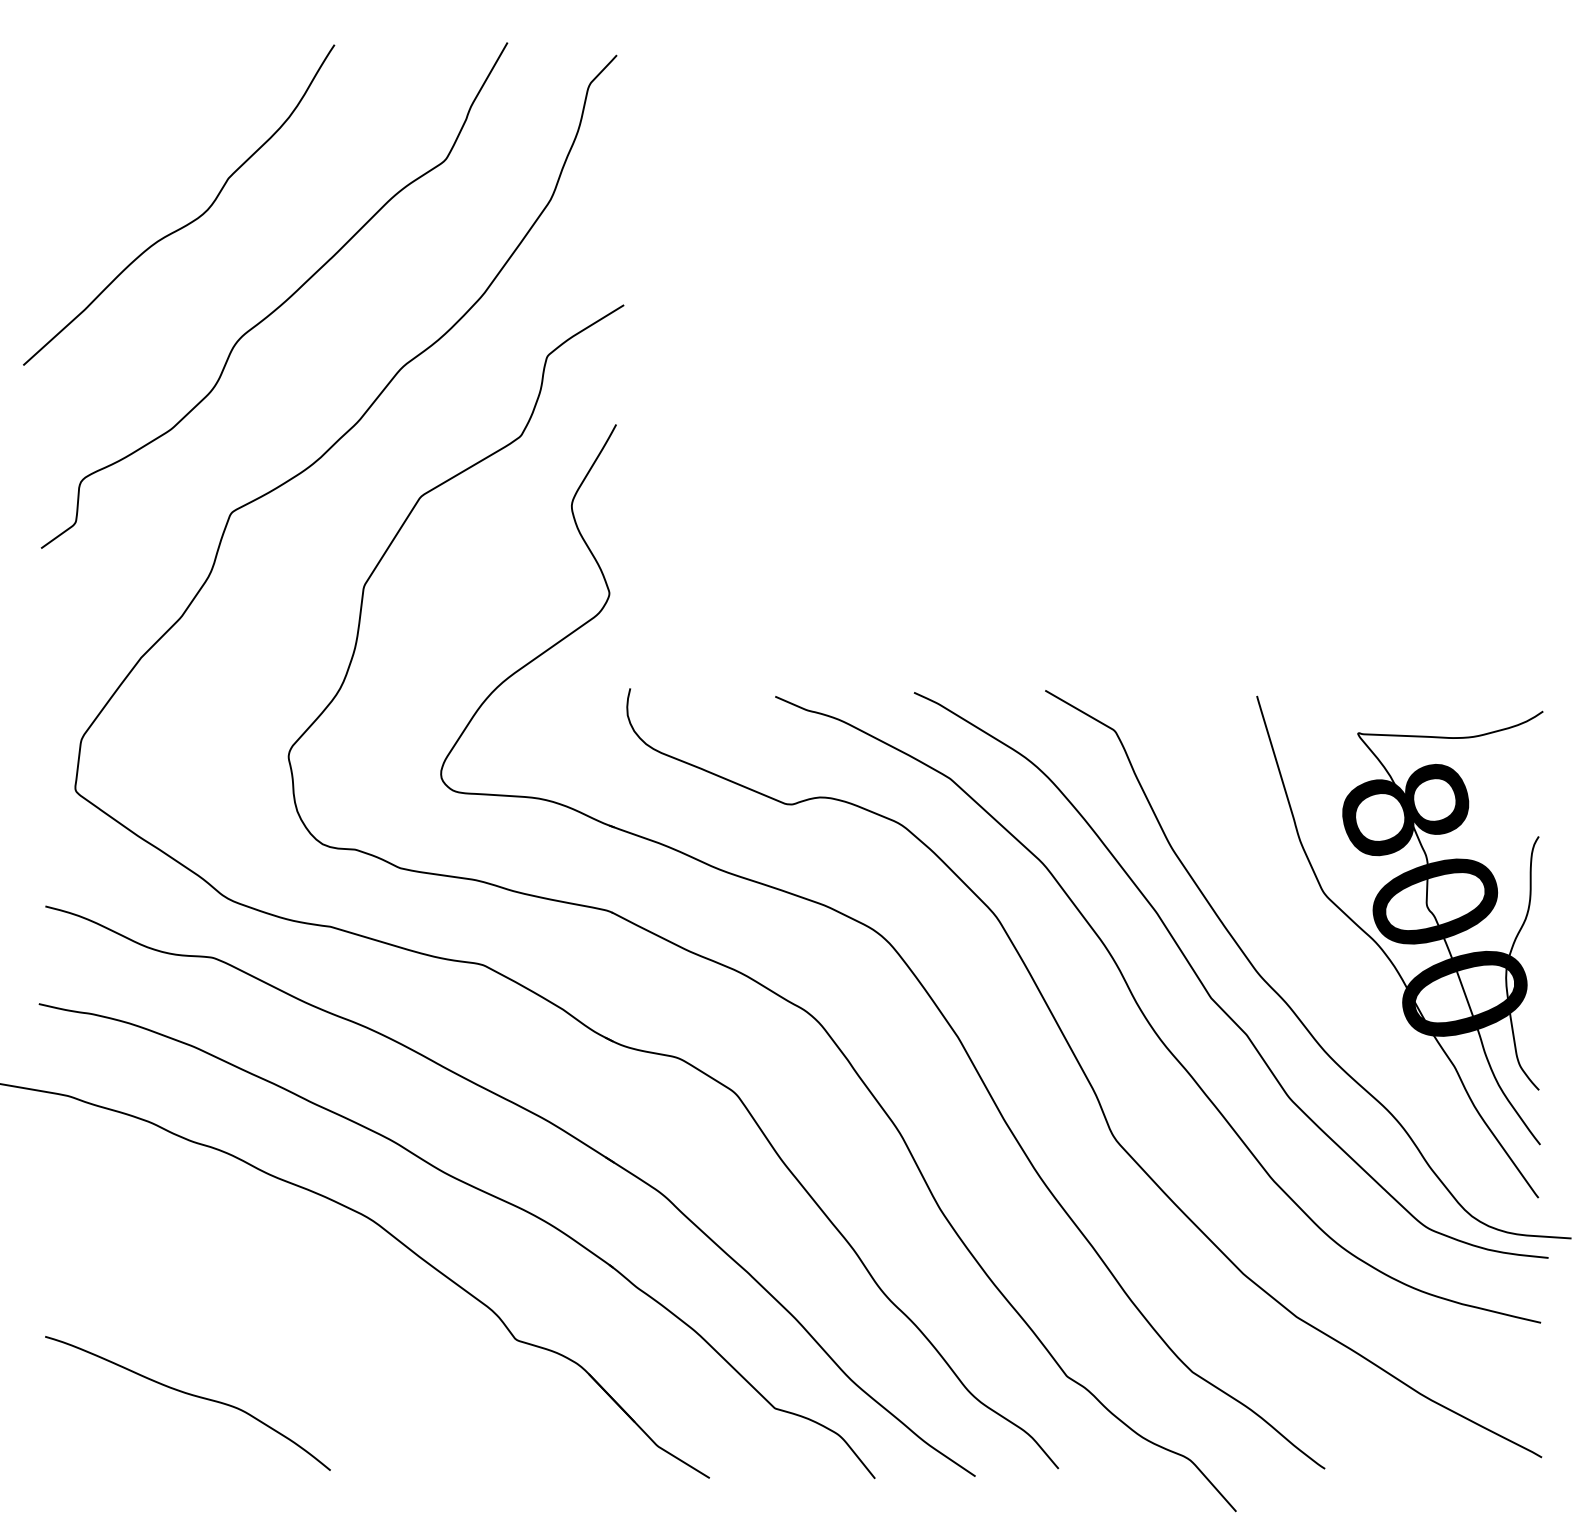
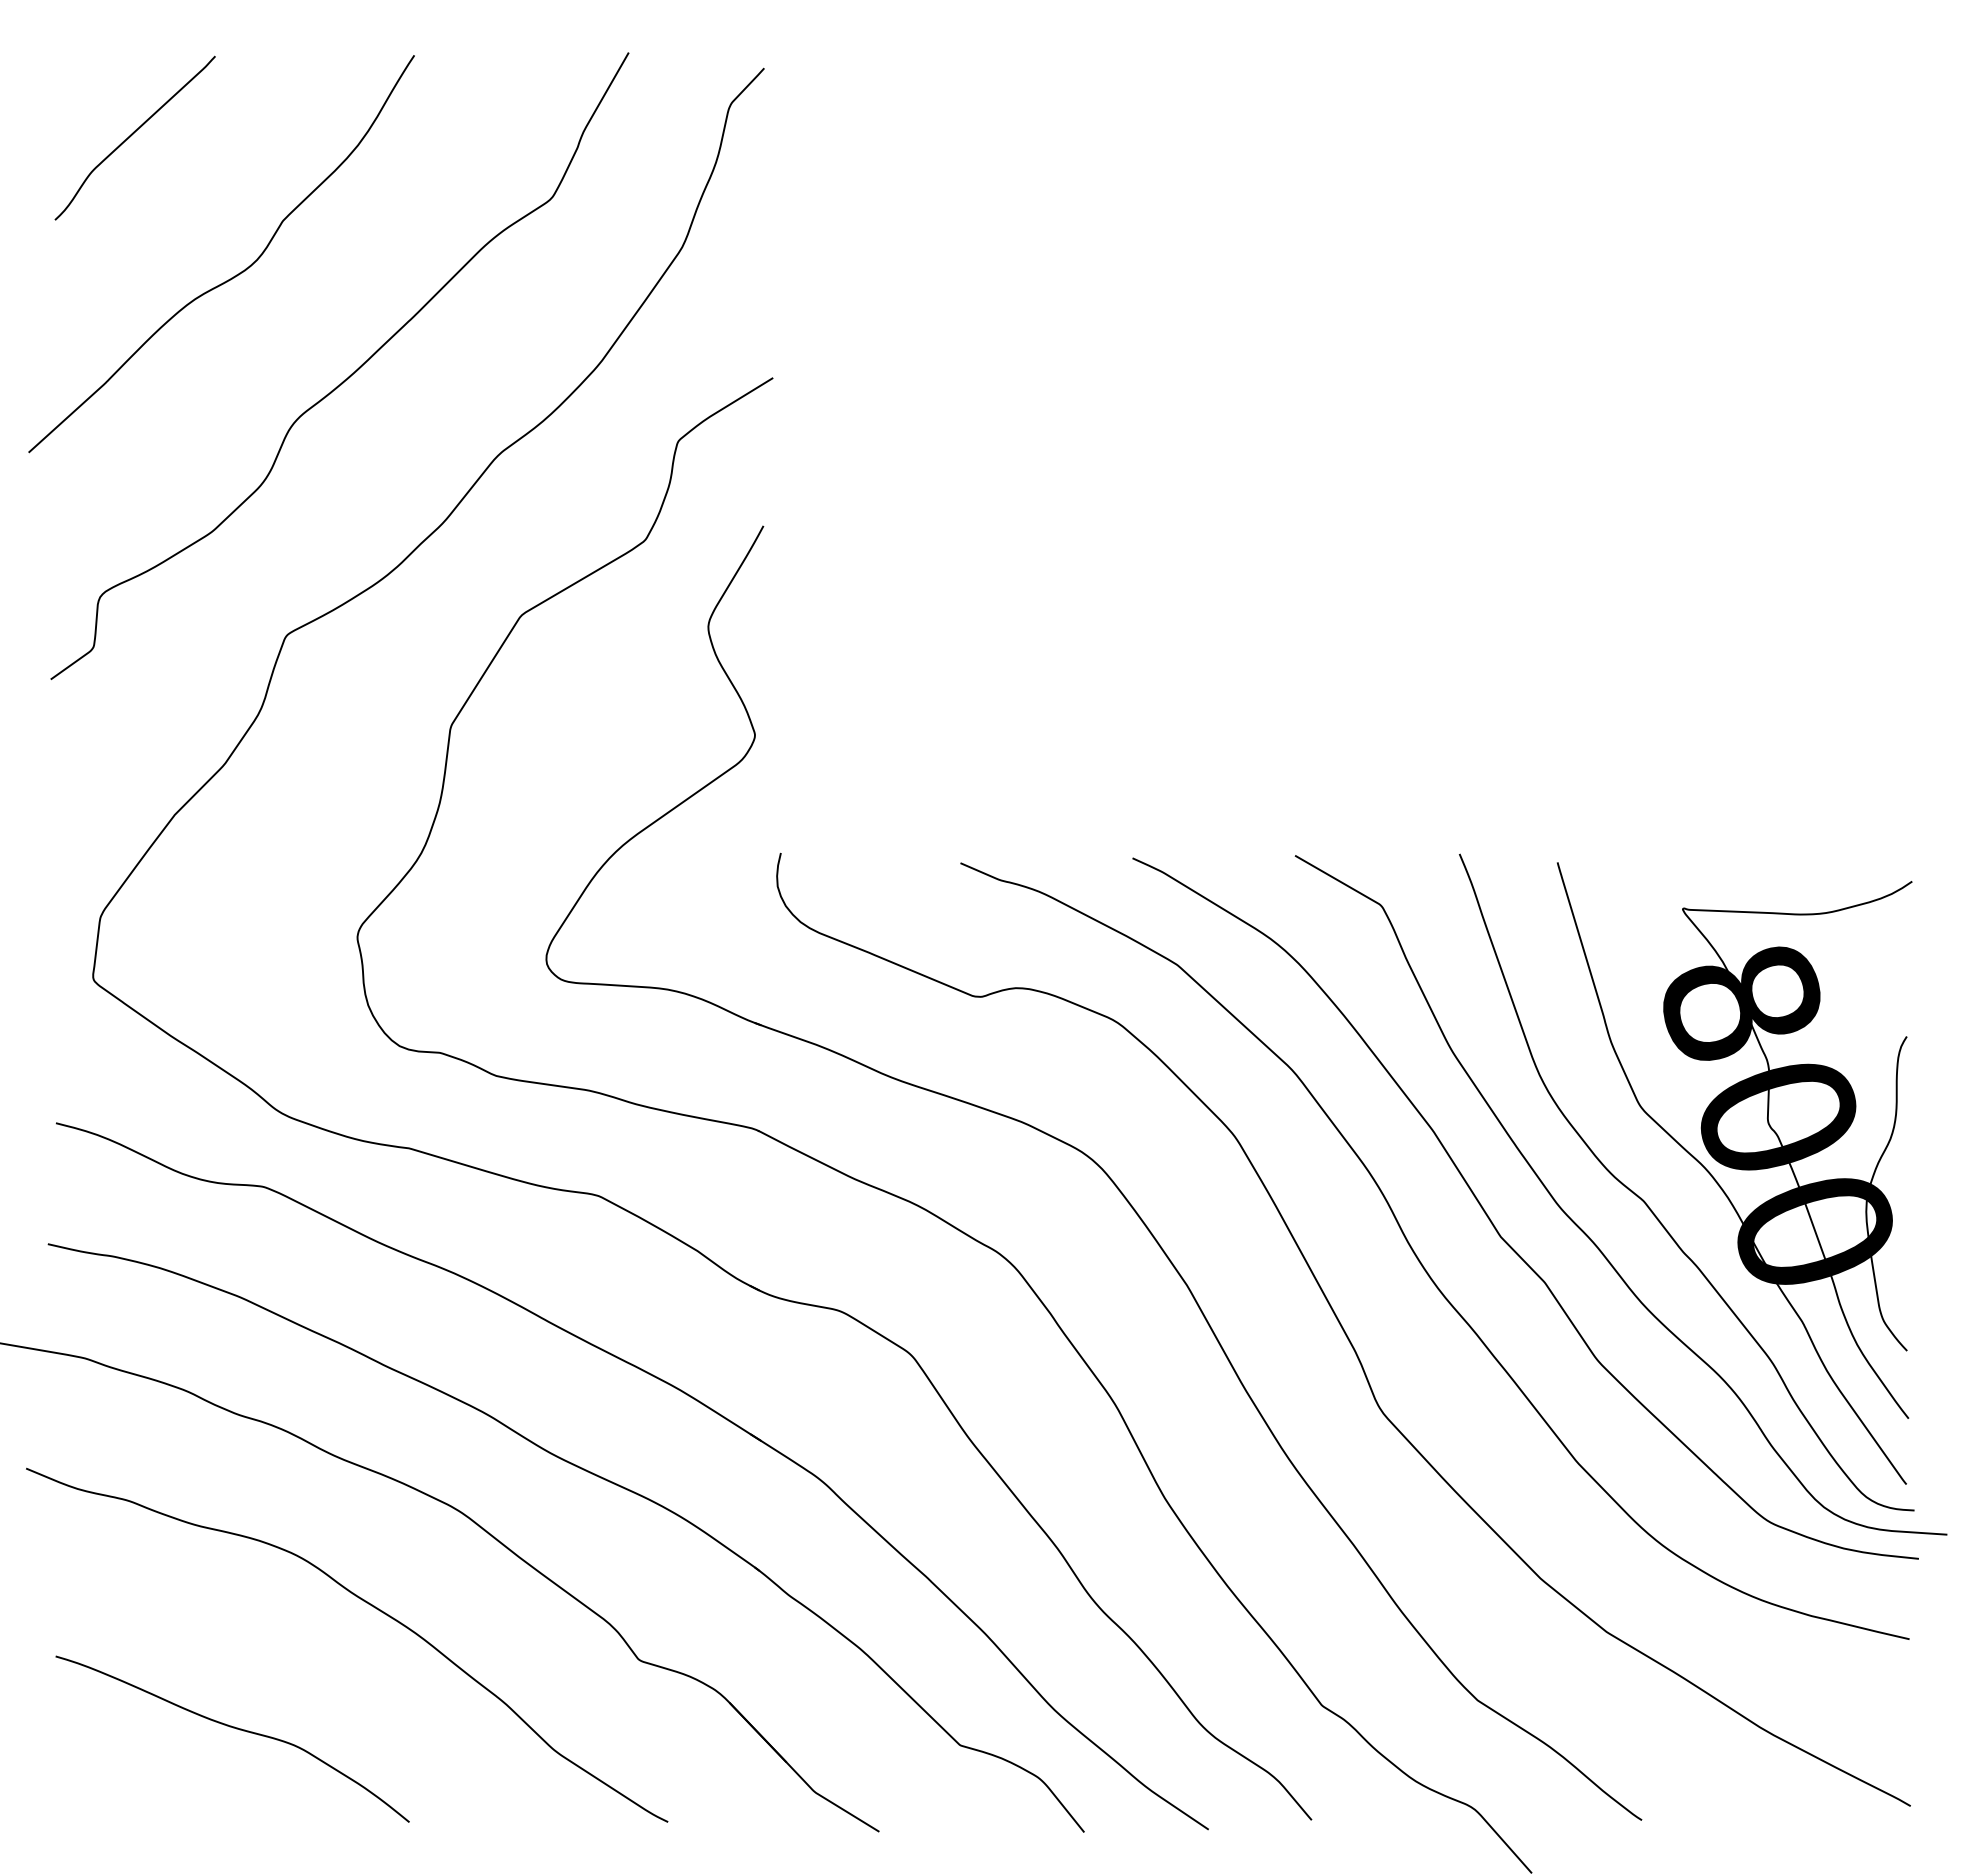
curve: (107, 109) -> (132, 135), added
curve: (1333, 976) -> (1652, 1210), added
curve: (299, 1296) -> (371, 1606), added

